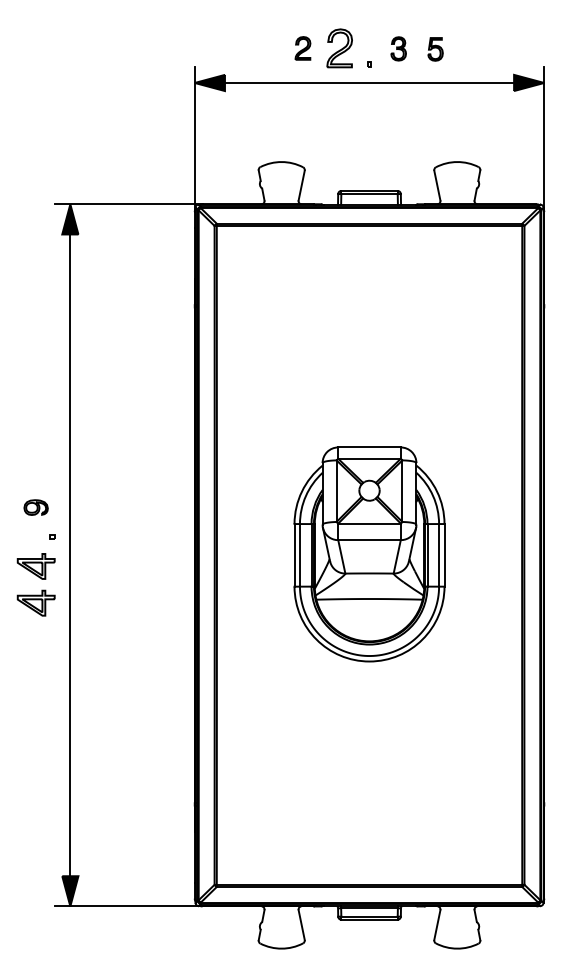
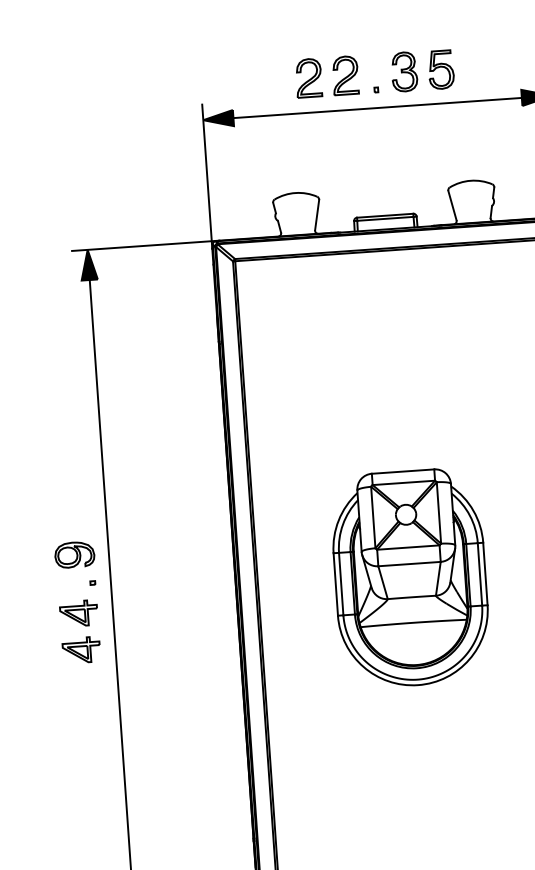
part: (302, 48) -> (308, 78), size x1.67
part: (398, 48) -> (404, 71), size x1.67
part: (435, 49) -> (441, 70), size x1.67
part: (35, 507) -> (74, 554), size x1.67

